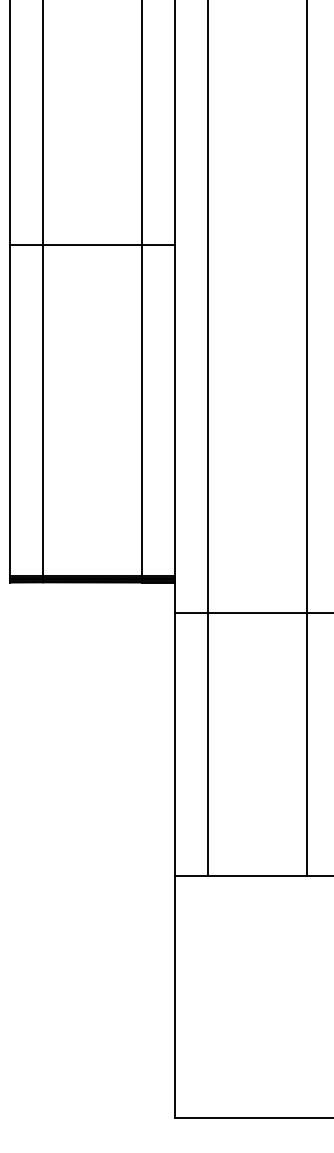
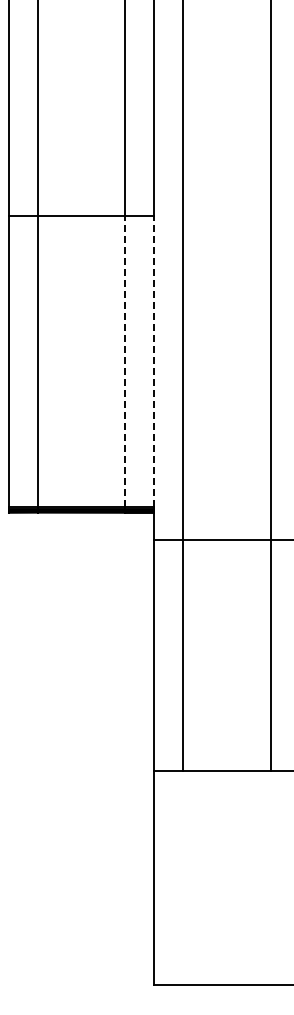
line: (142, 410) -> (125, 361), solid -> dashed
line: (175, 410) -> (154, 361), solid -> dashed

